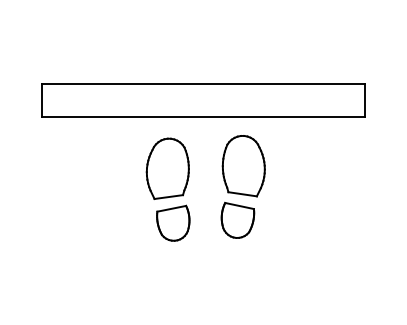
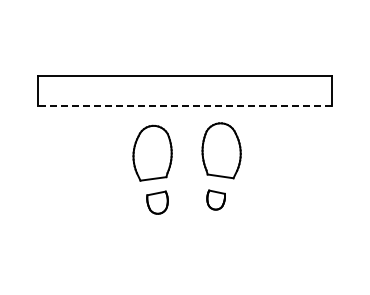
line: (202, 116) -> (184, 105), solid -> dashed
part: (237, 219) -> (215, 199), size x0.6
part: (173, 223) -> (157, 202), size x0.7

